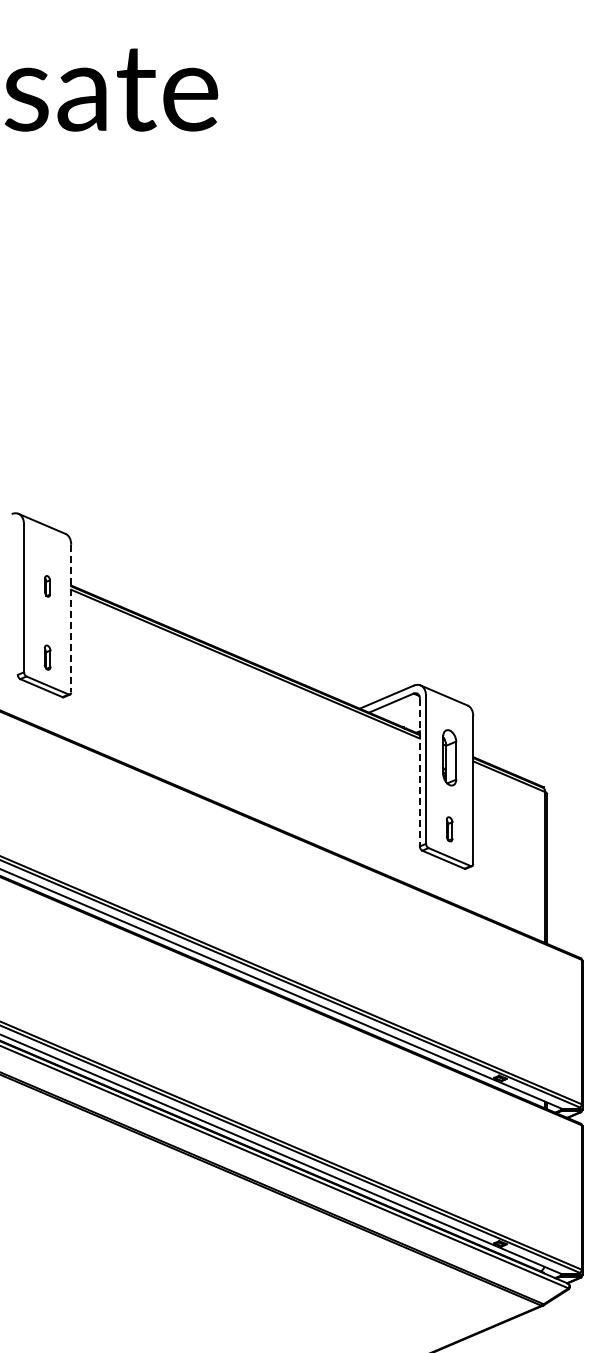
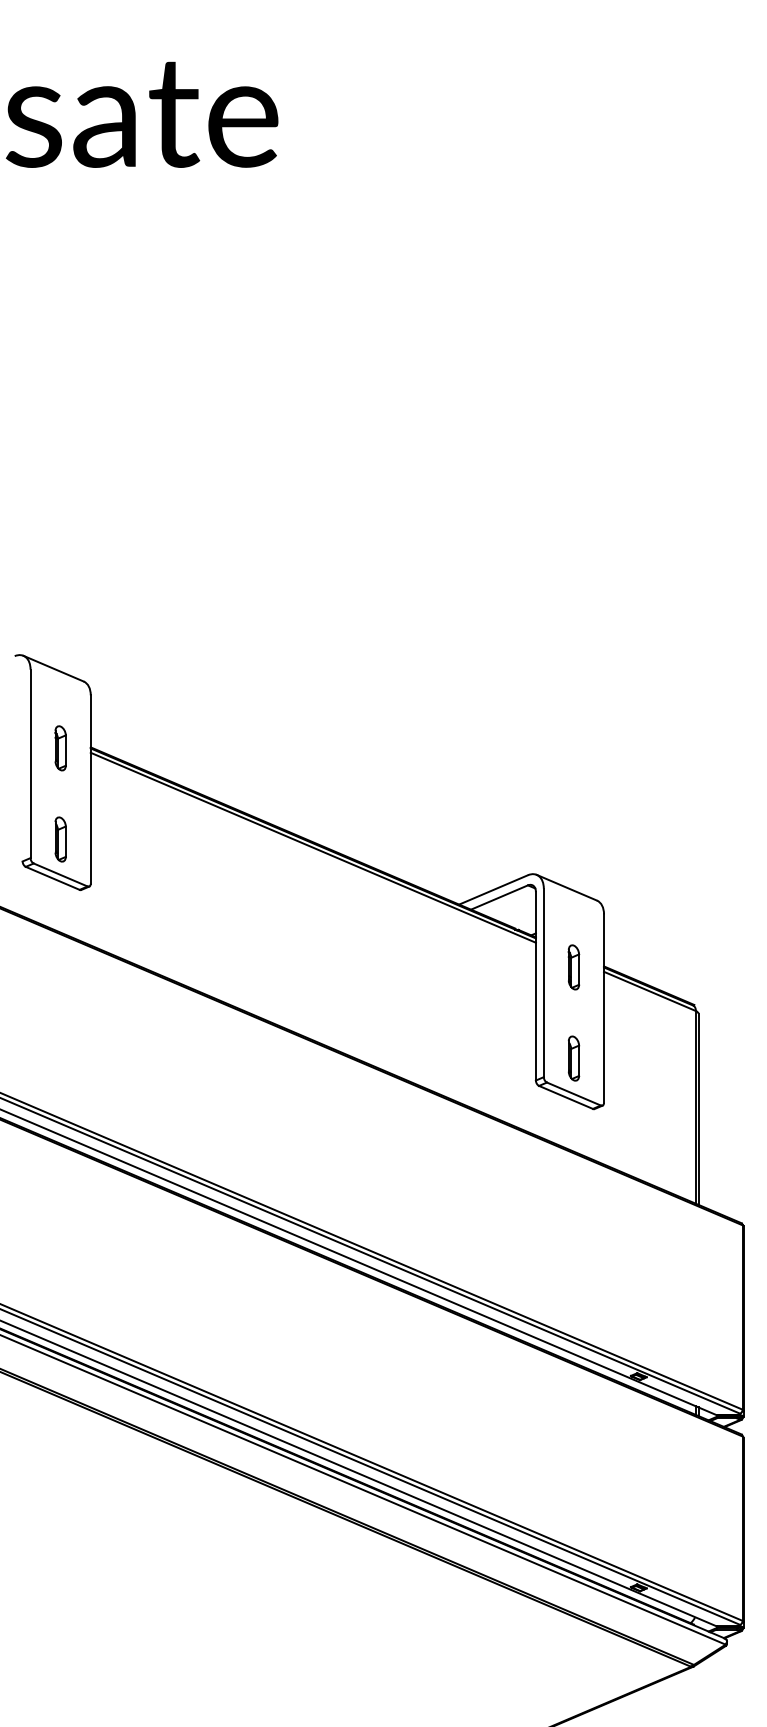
part: (47, 586) -> (60, 748), size x1.67
line: (71, 618) -> (91, 789), dashed -> solid
part: (47, 657) -> (60, 839), size x1.43
part: (449, 757) -> (573, 966), size x0.62
line: (419, 772) -> (535, 986), dashed -> solid
part: (449, 829) -> (573, 1058), size x1.43

